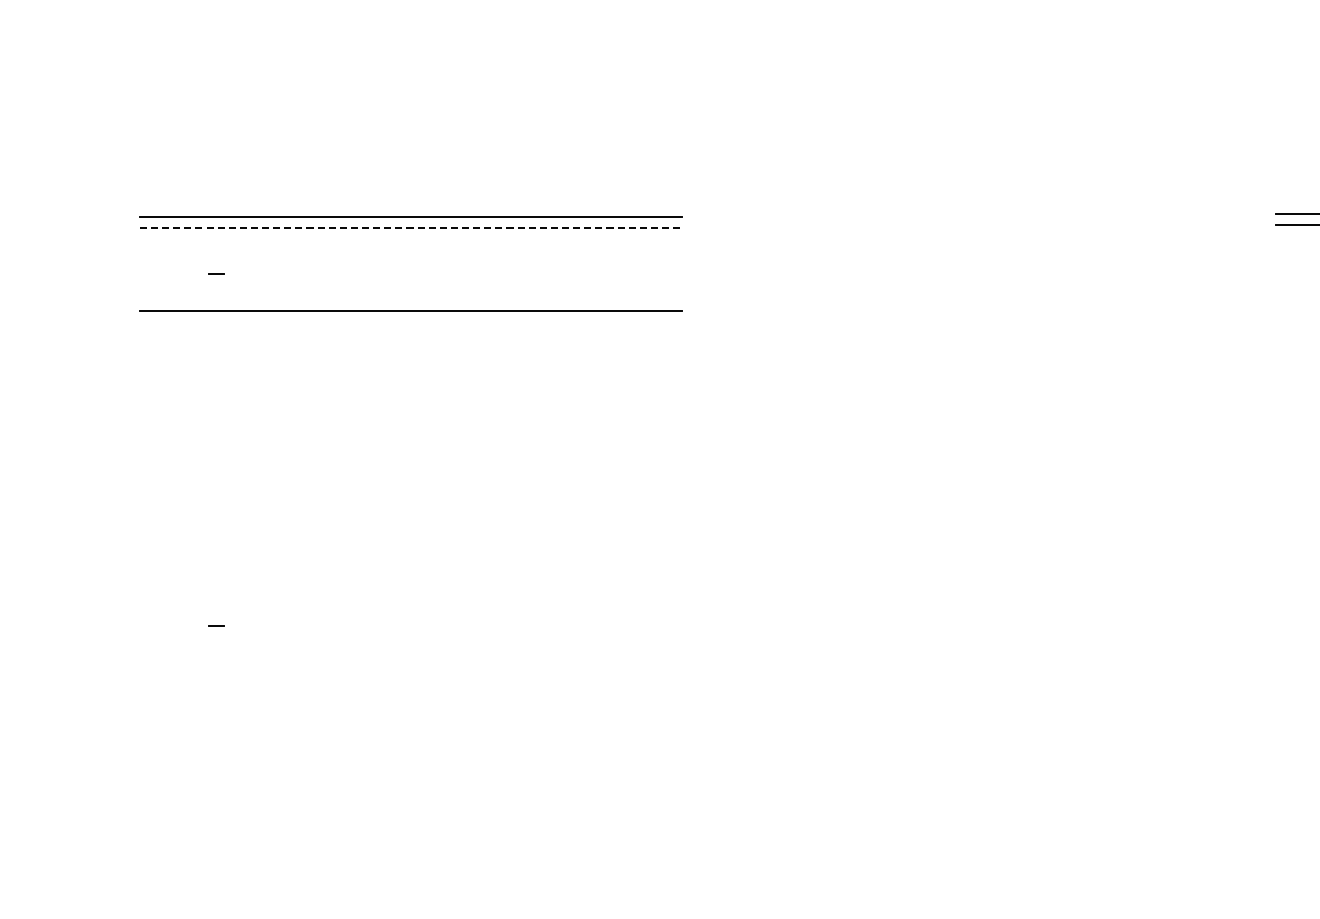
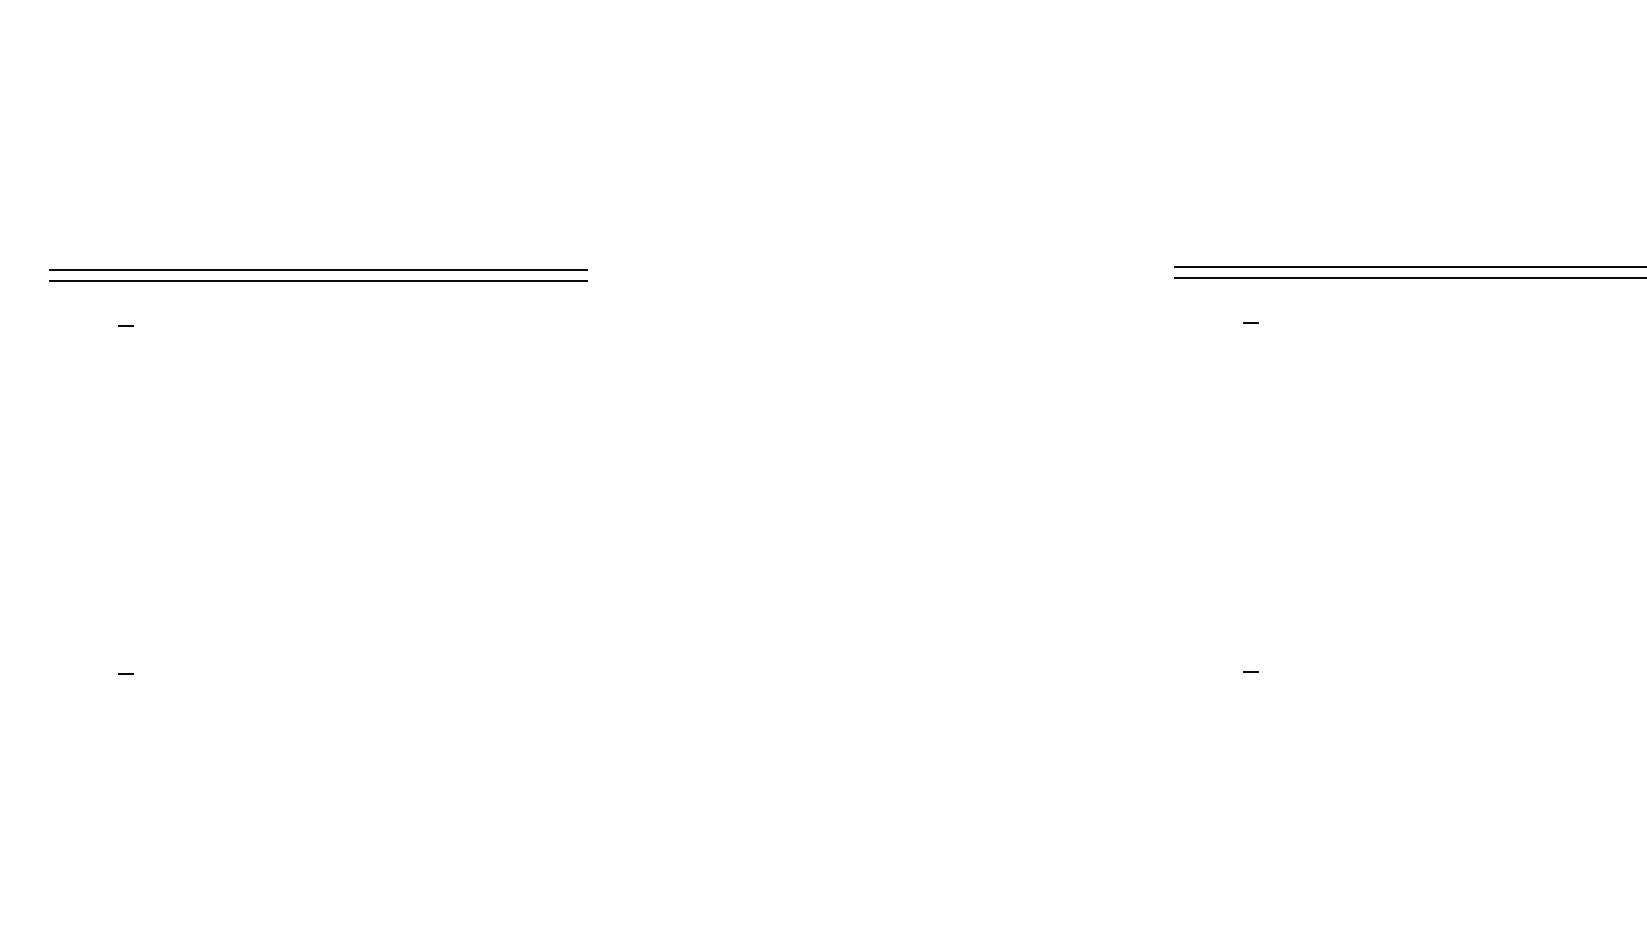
line: (410, 228) -> (318, 280), dashed -> solid
line: (410, 311) -> (318, 362), removed

